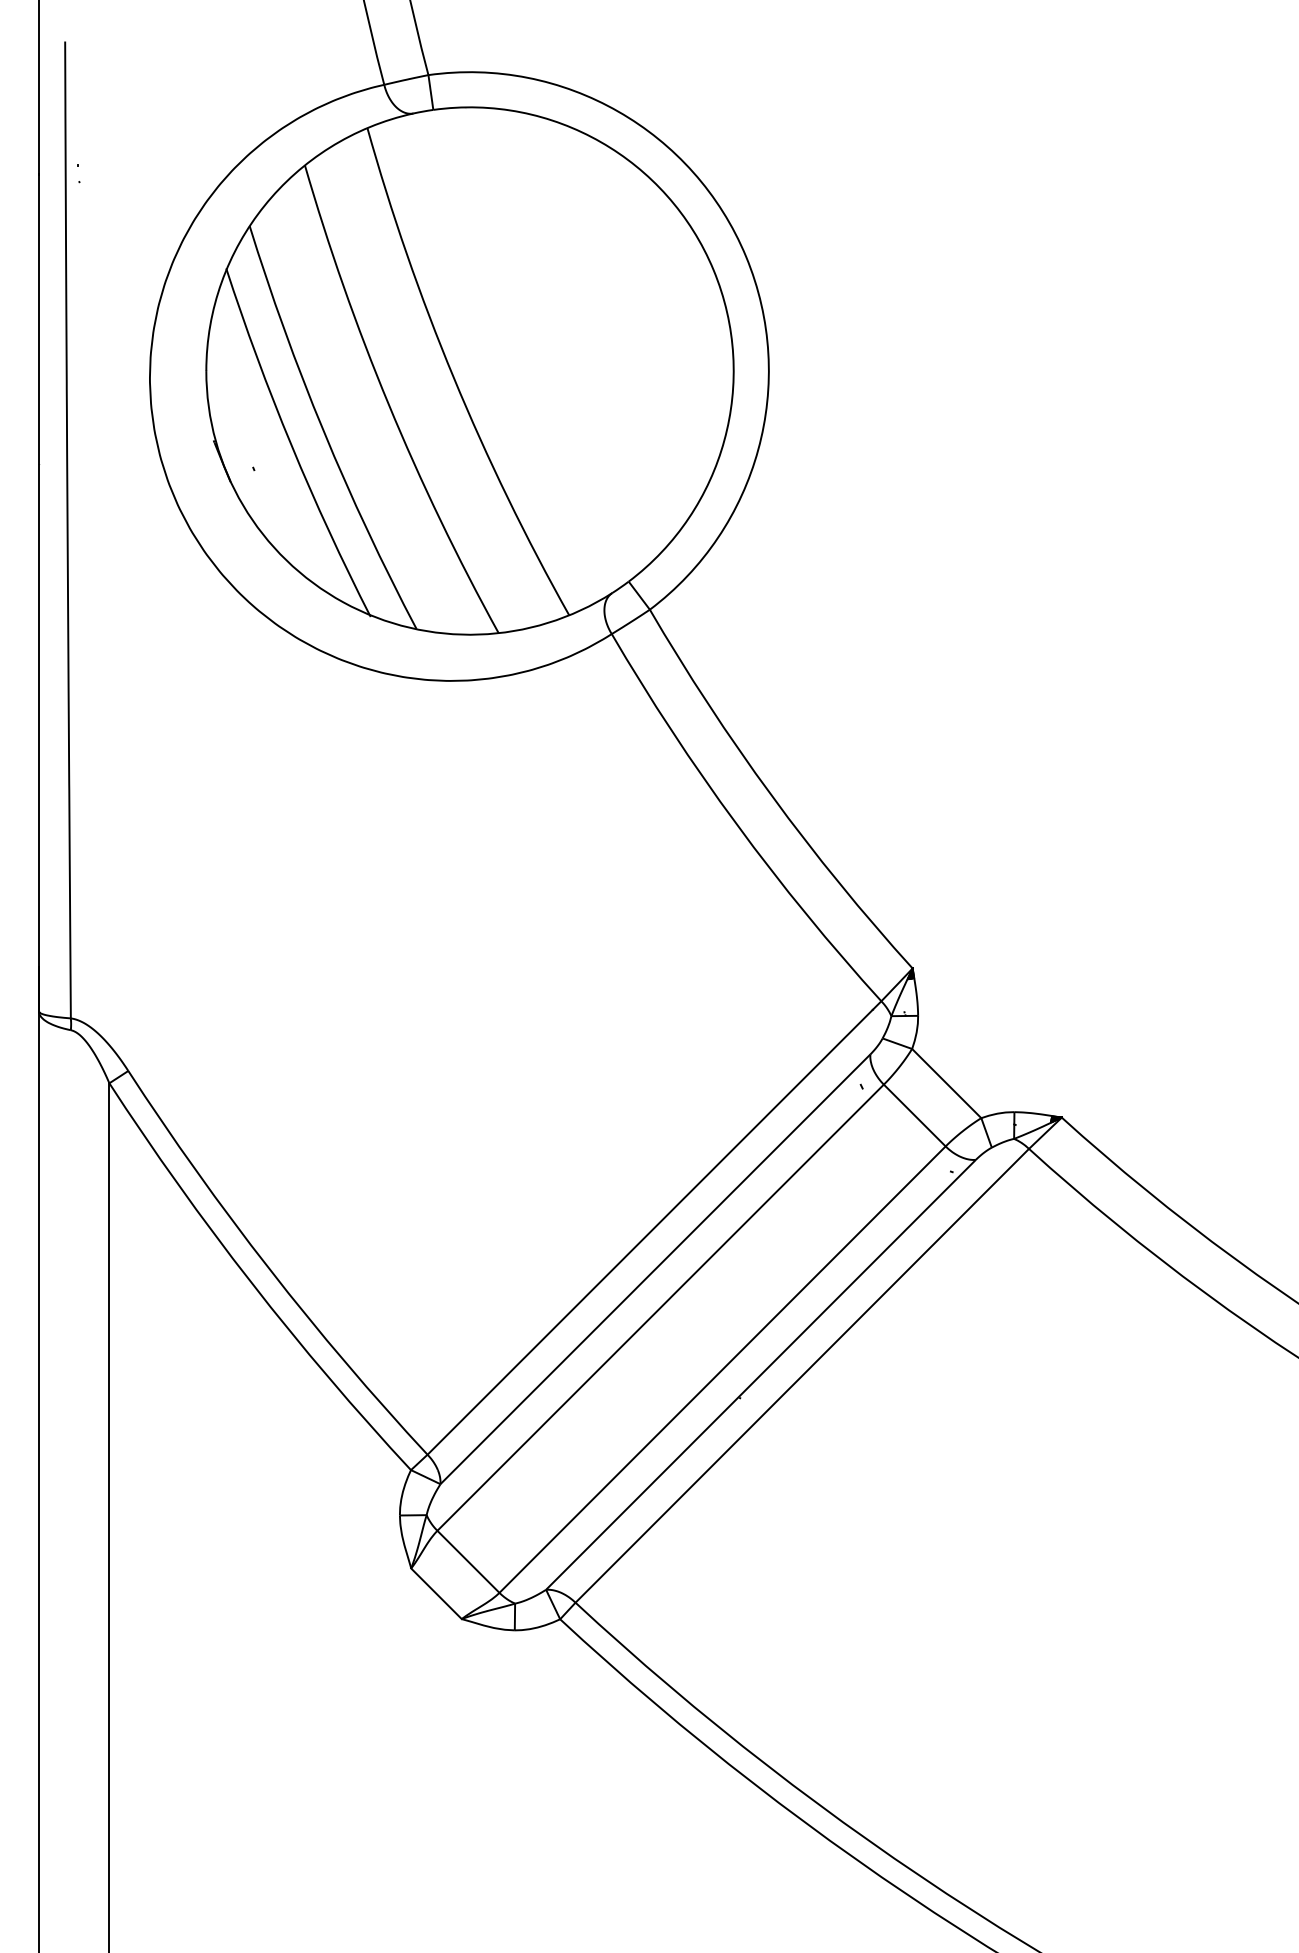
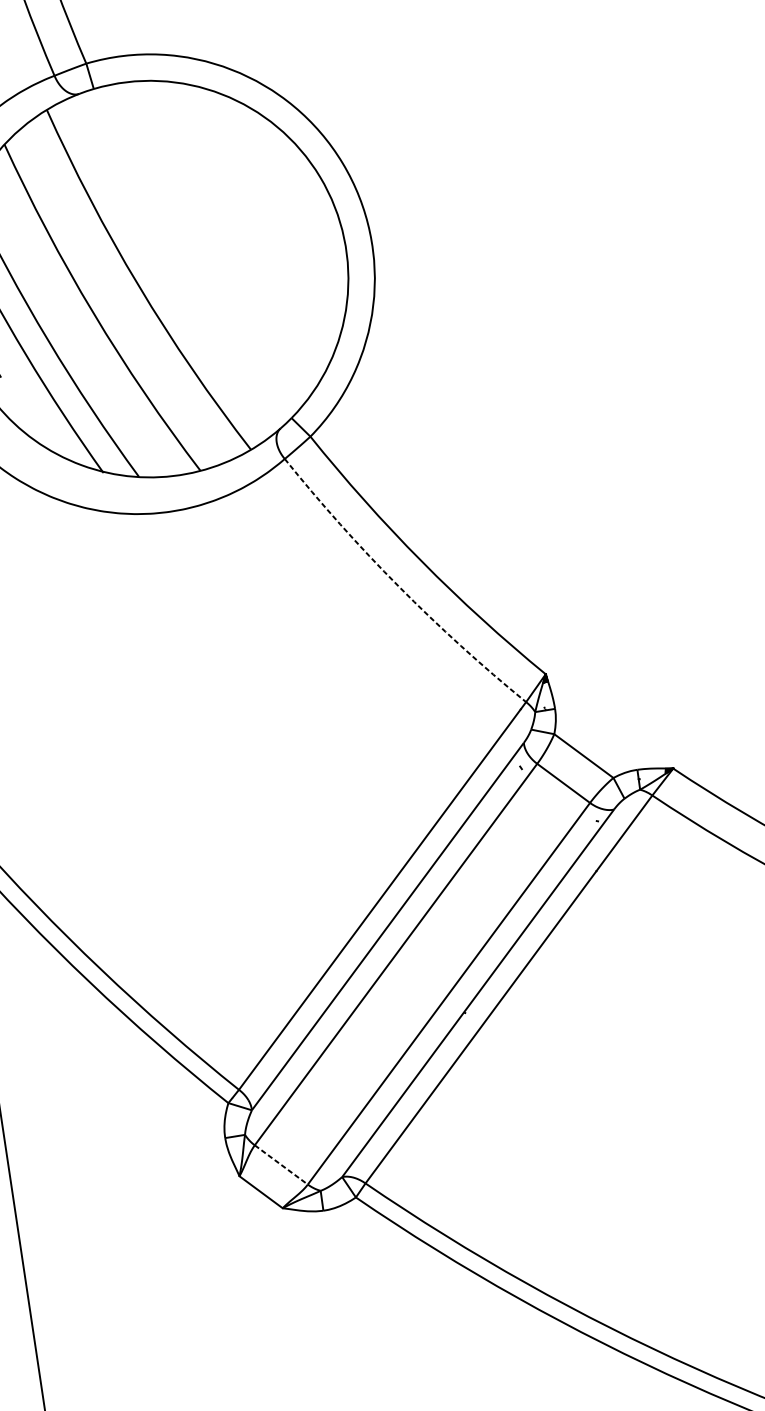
arc: (737, 824) -> (399, 586), solid -> dashed
line: (468, 1561) -> (281, 1164), solid -> dashed

